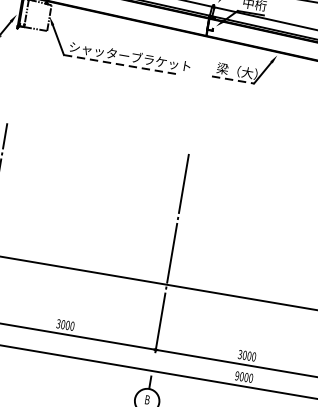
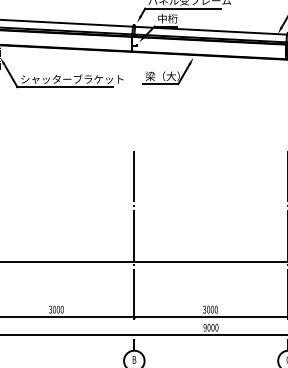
line: (120, 65) -> (65, 87), dashed -> solid
line: (233, 80) -> (160, 84), dashed -> solid

